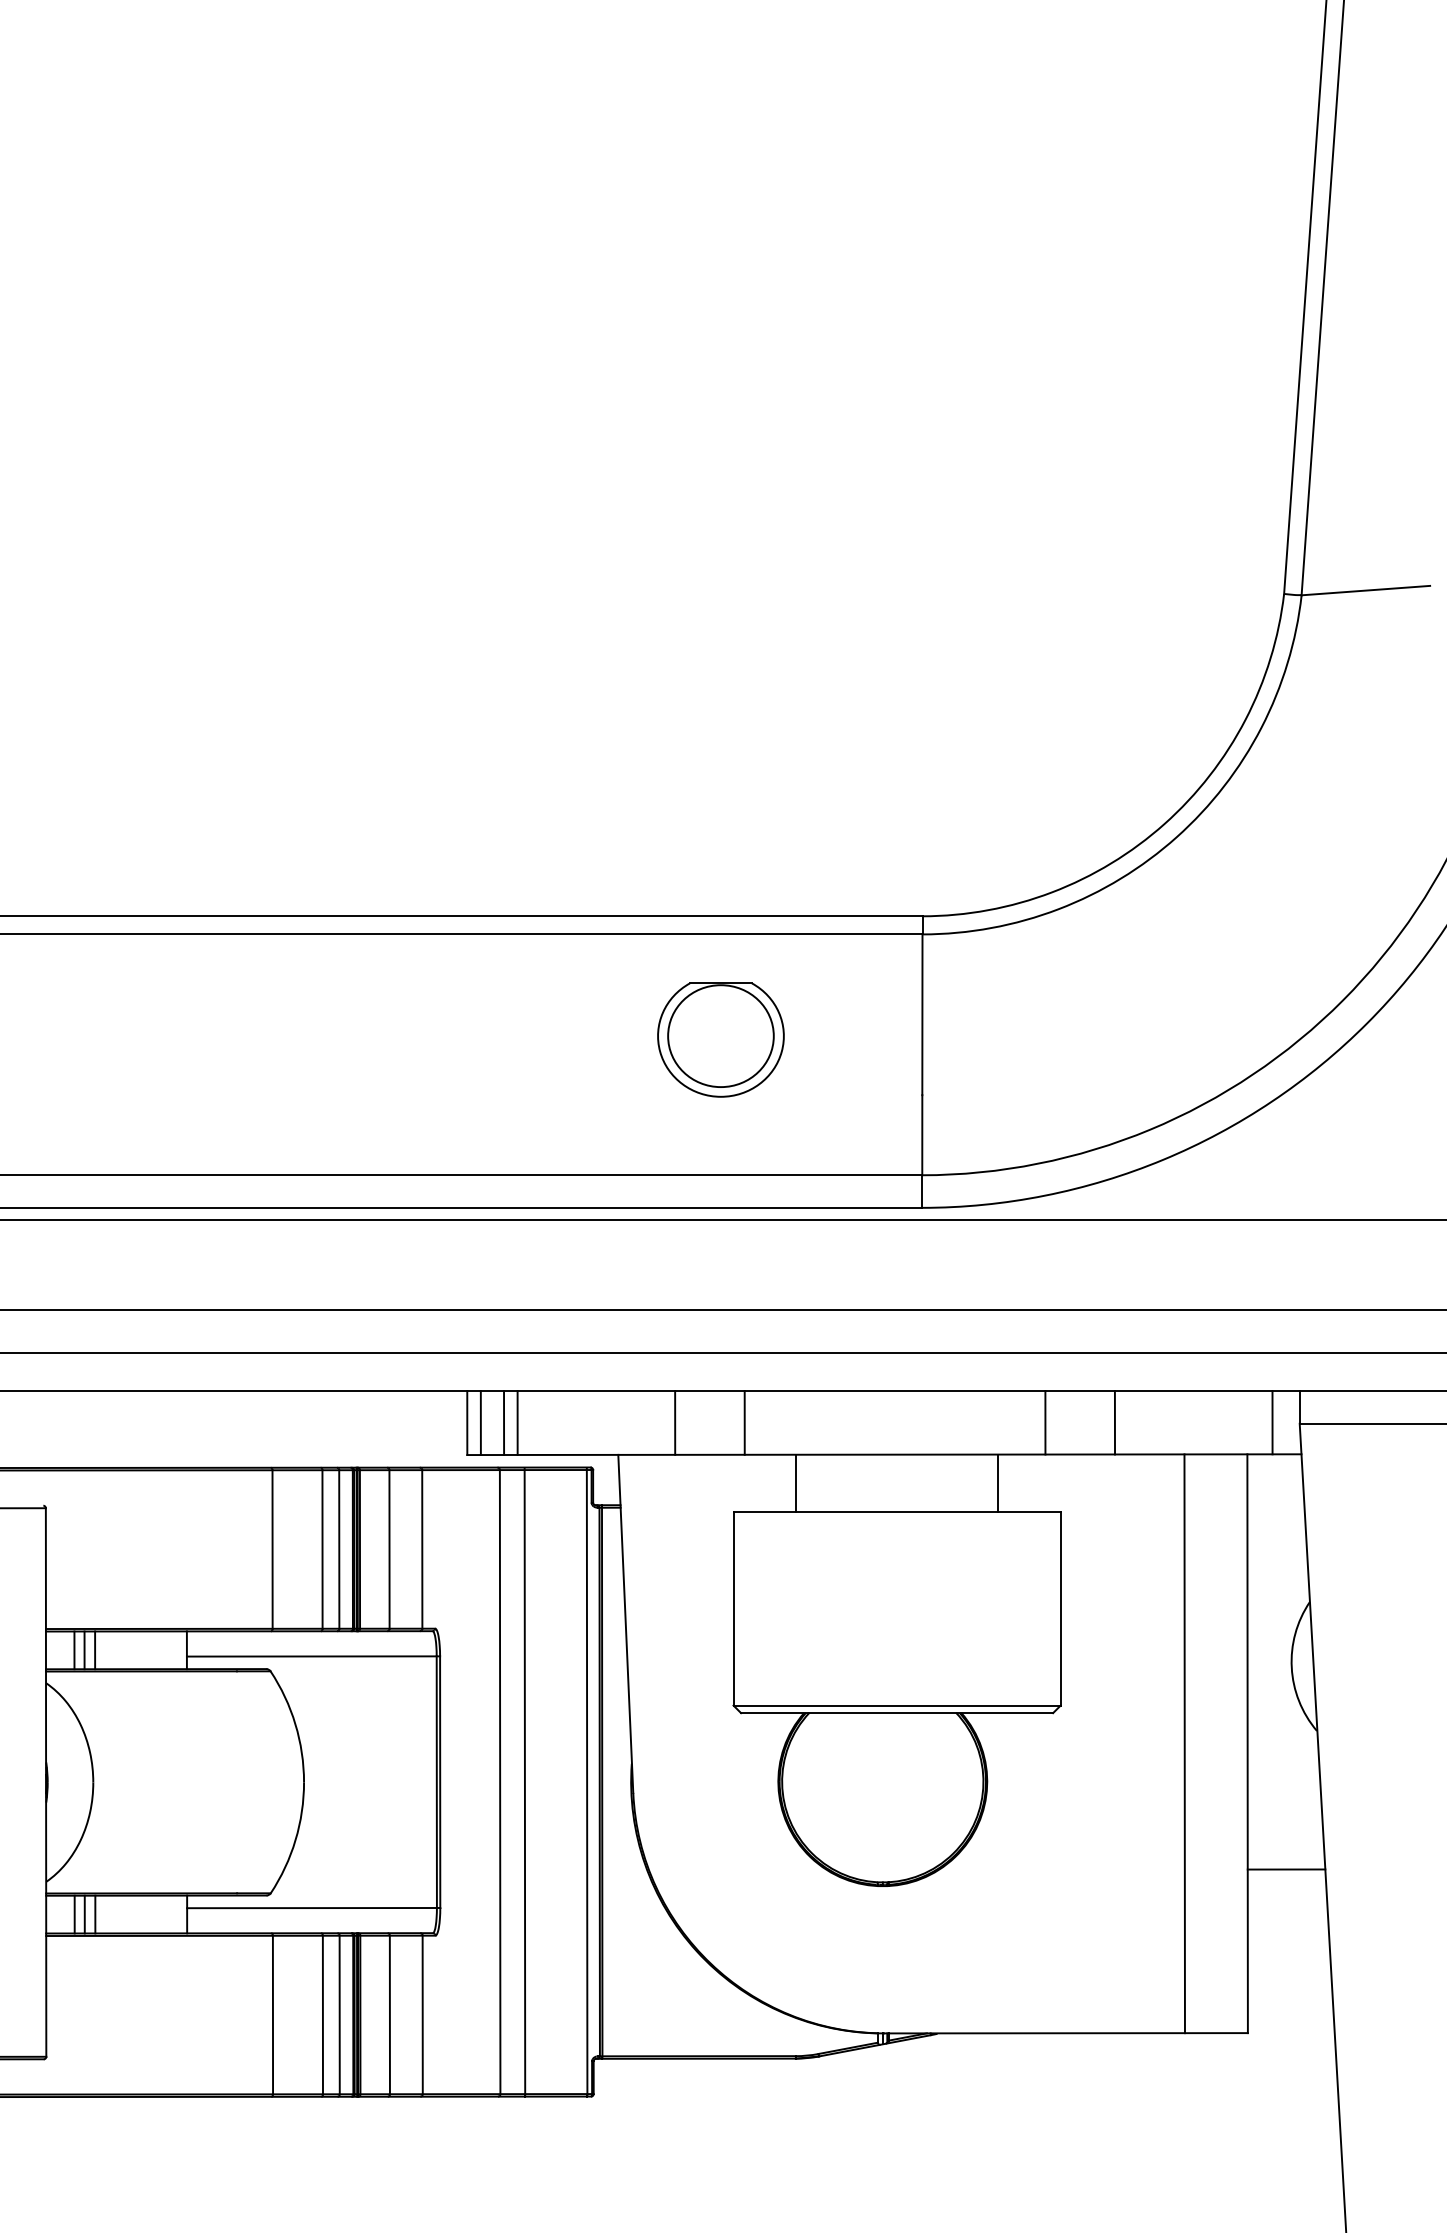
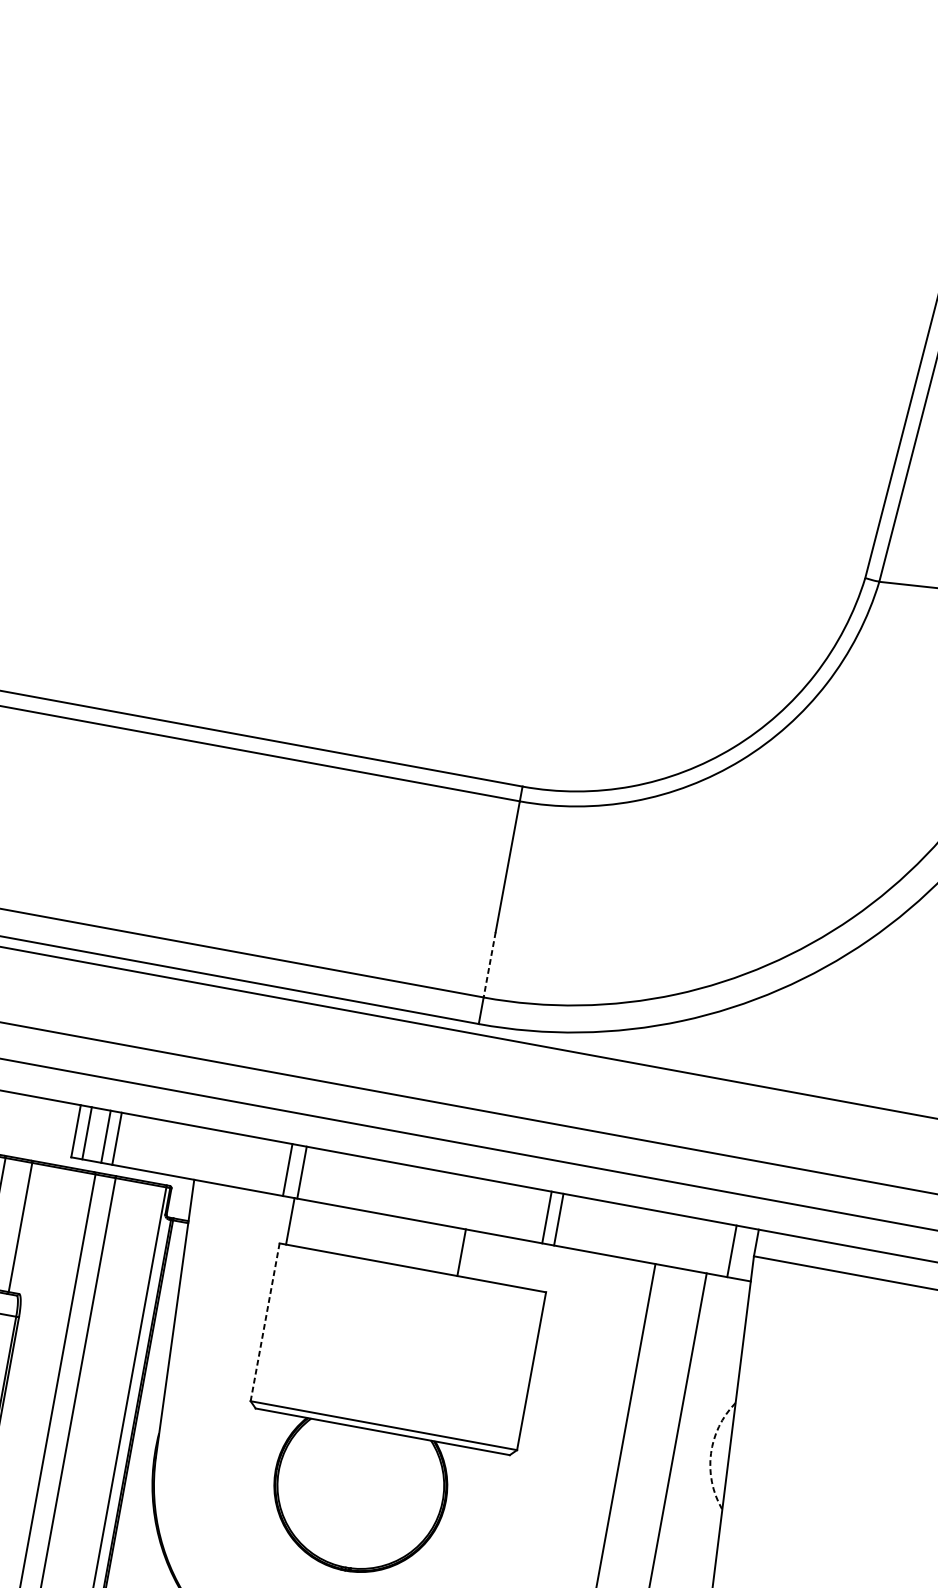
part: (720, 1039) -> (339, 856), removed
line: (922, 1135) -> (489, 965), solid -> dashed
line: (675, 1422) -> (288, 1169), moved
line: (1114, 1422) -> (558, 1219), moved
line: (796, 1482) -> (290, 1220), moved
line: (997, 1482) -> (461, 1252), moved
line: (733, 1608) -> (265, 1322), solid -> dashed
arc: (1291, 1667) -> (710, 1453), solid -> dashed

